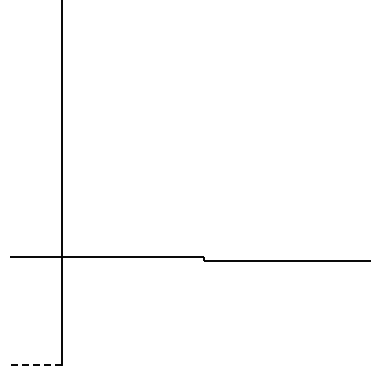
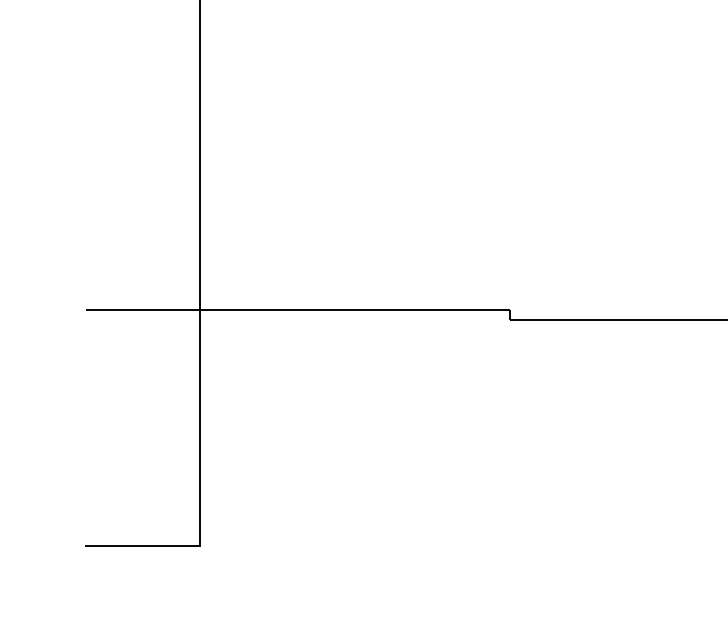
line: (35, 364) -> (141, 546), dashed -> solid

